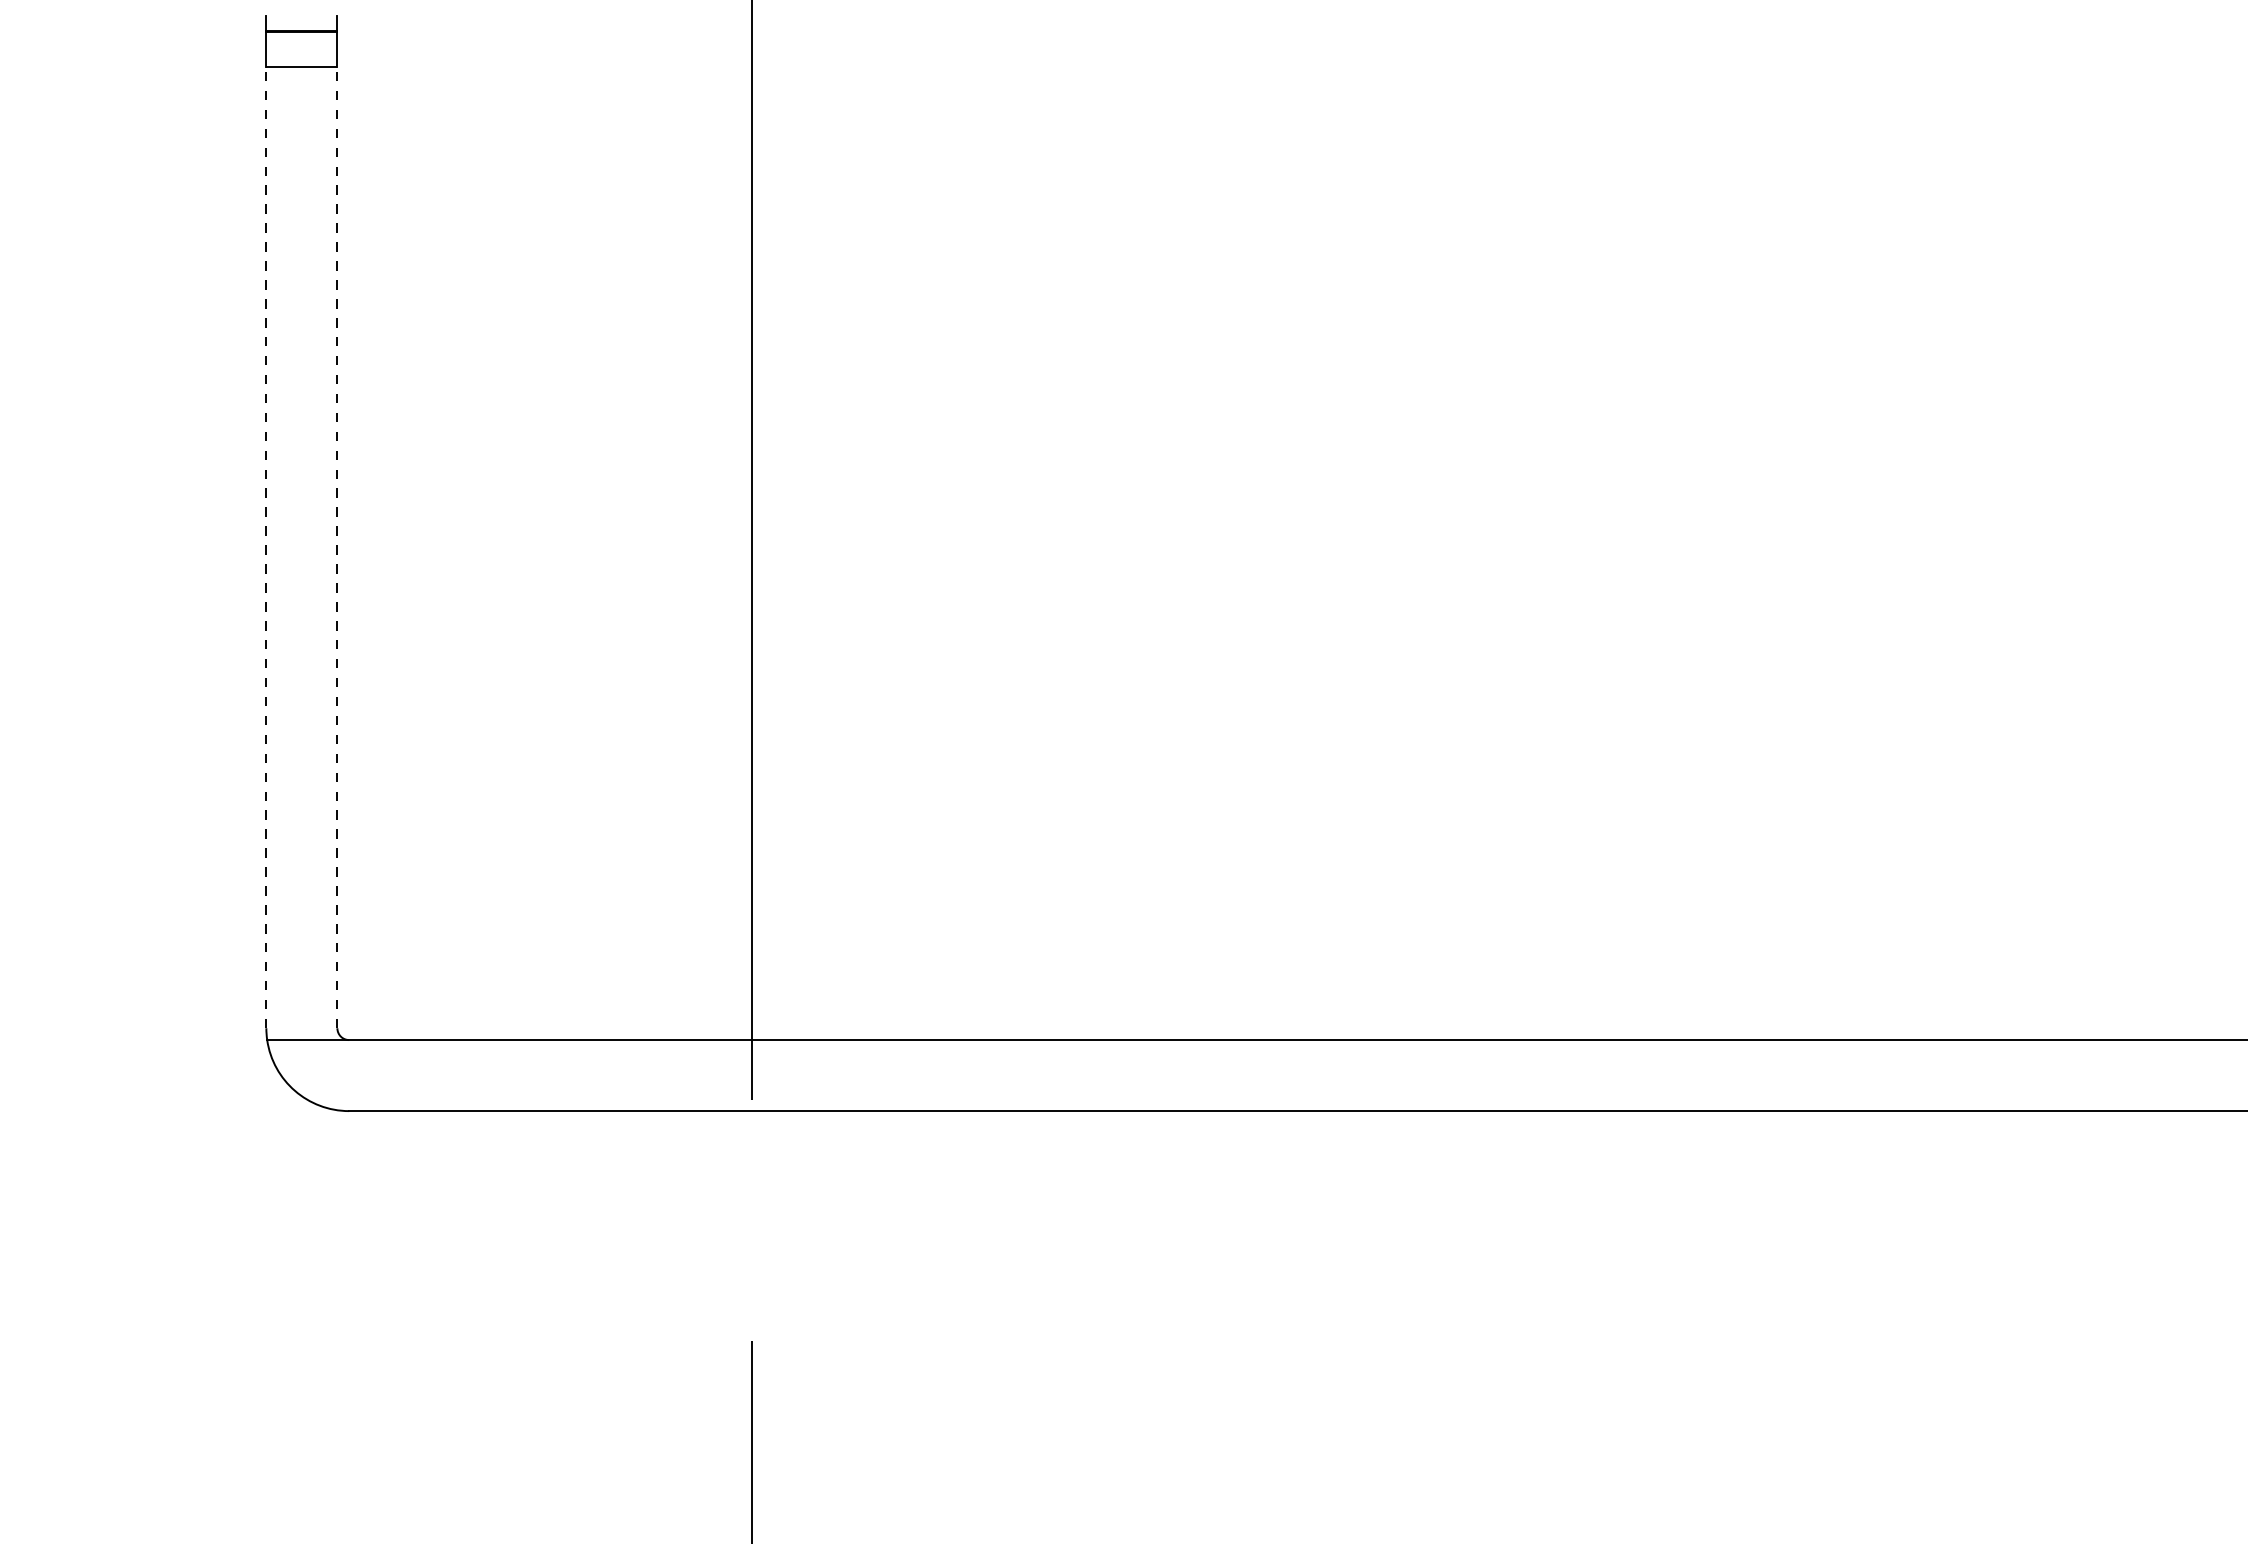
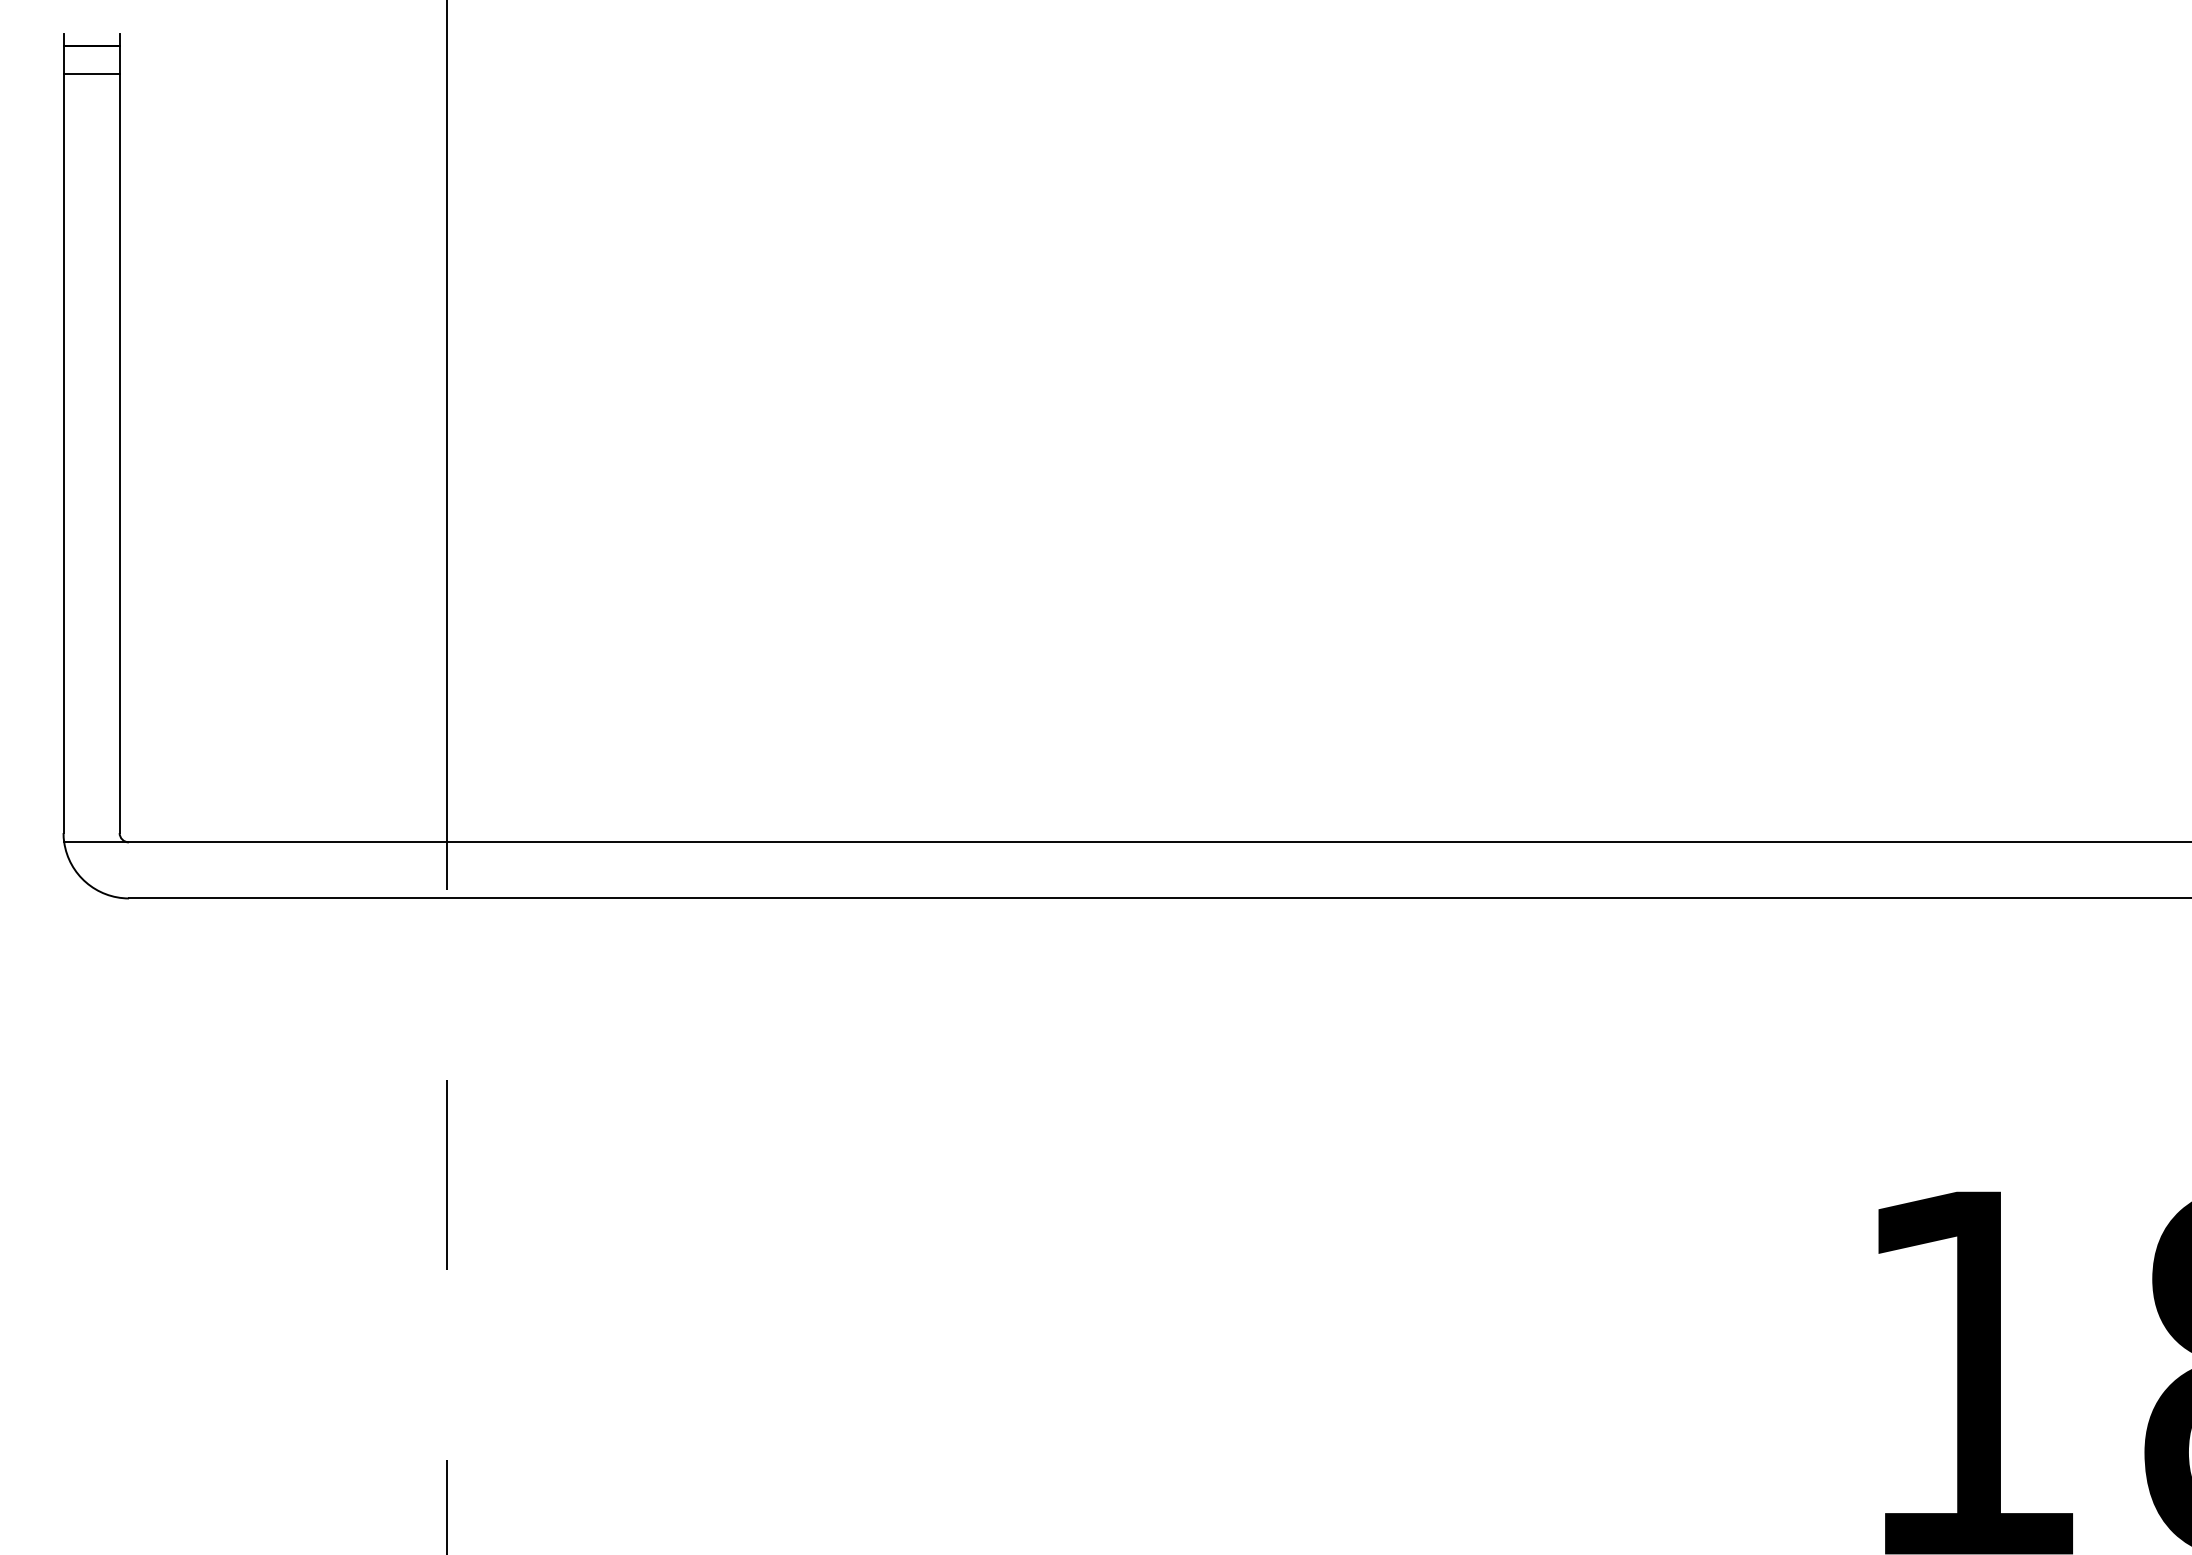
line: (266, 547) -> (63, 453), dashed -> solid
line: (337, 547) -> (119, 453), dashed -> solid

